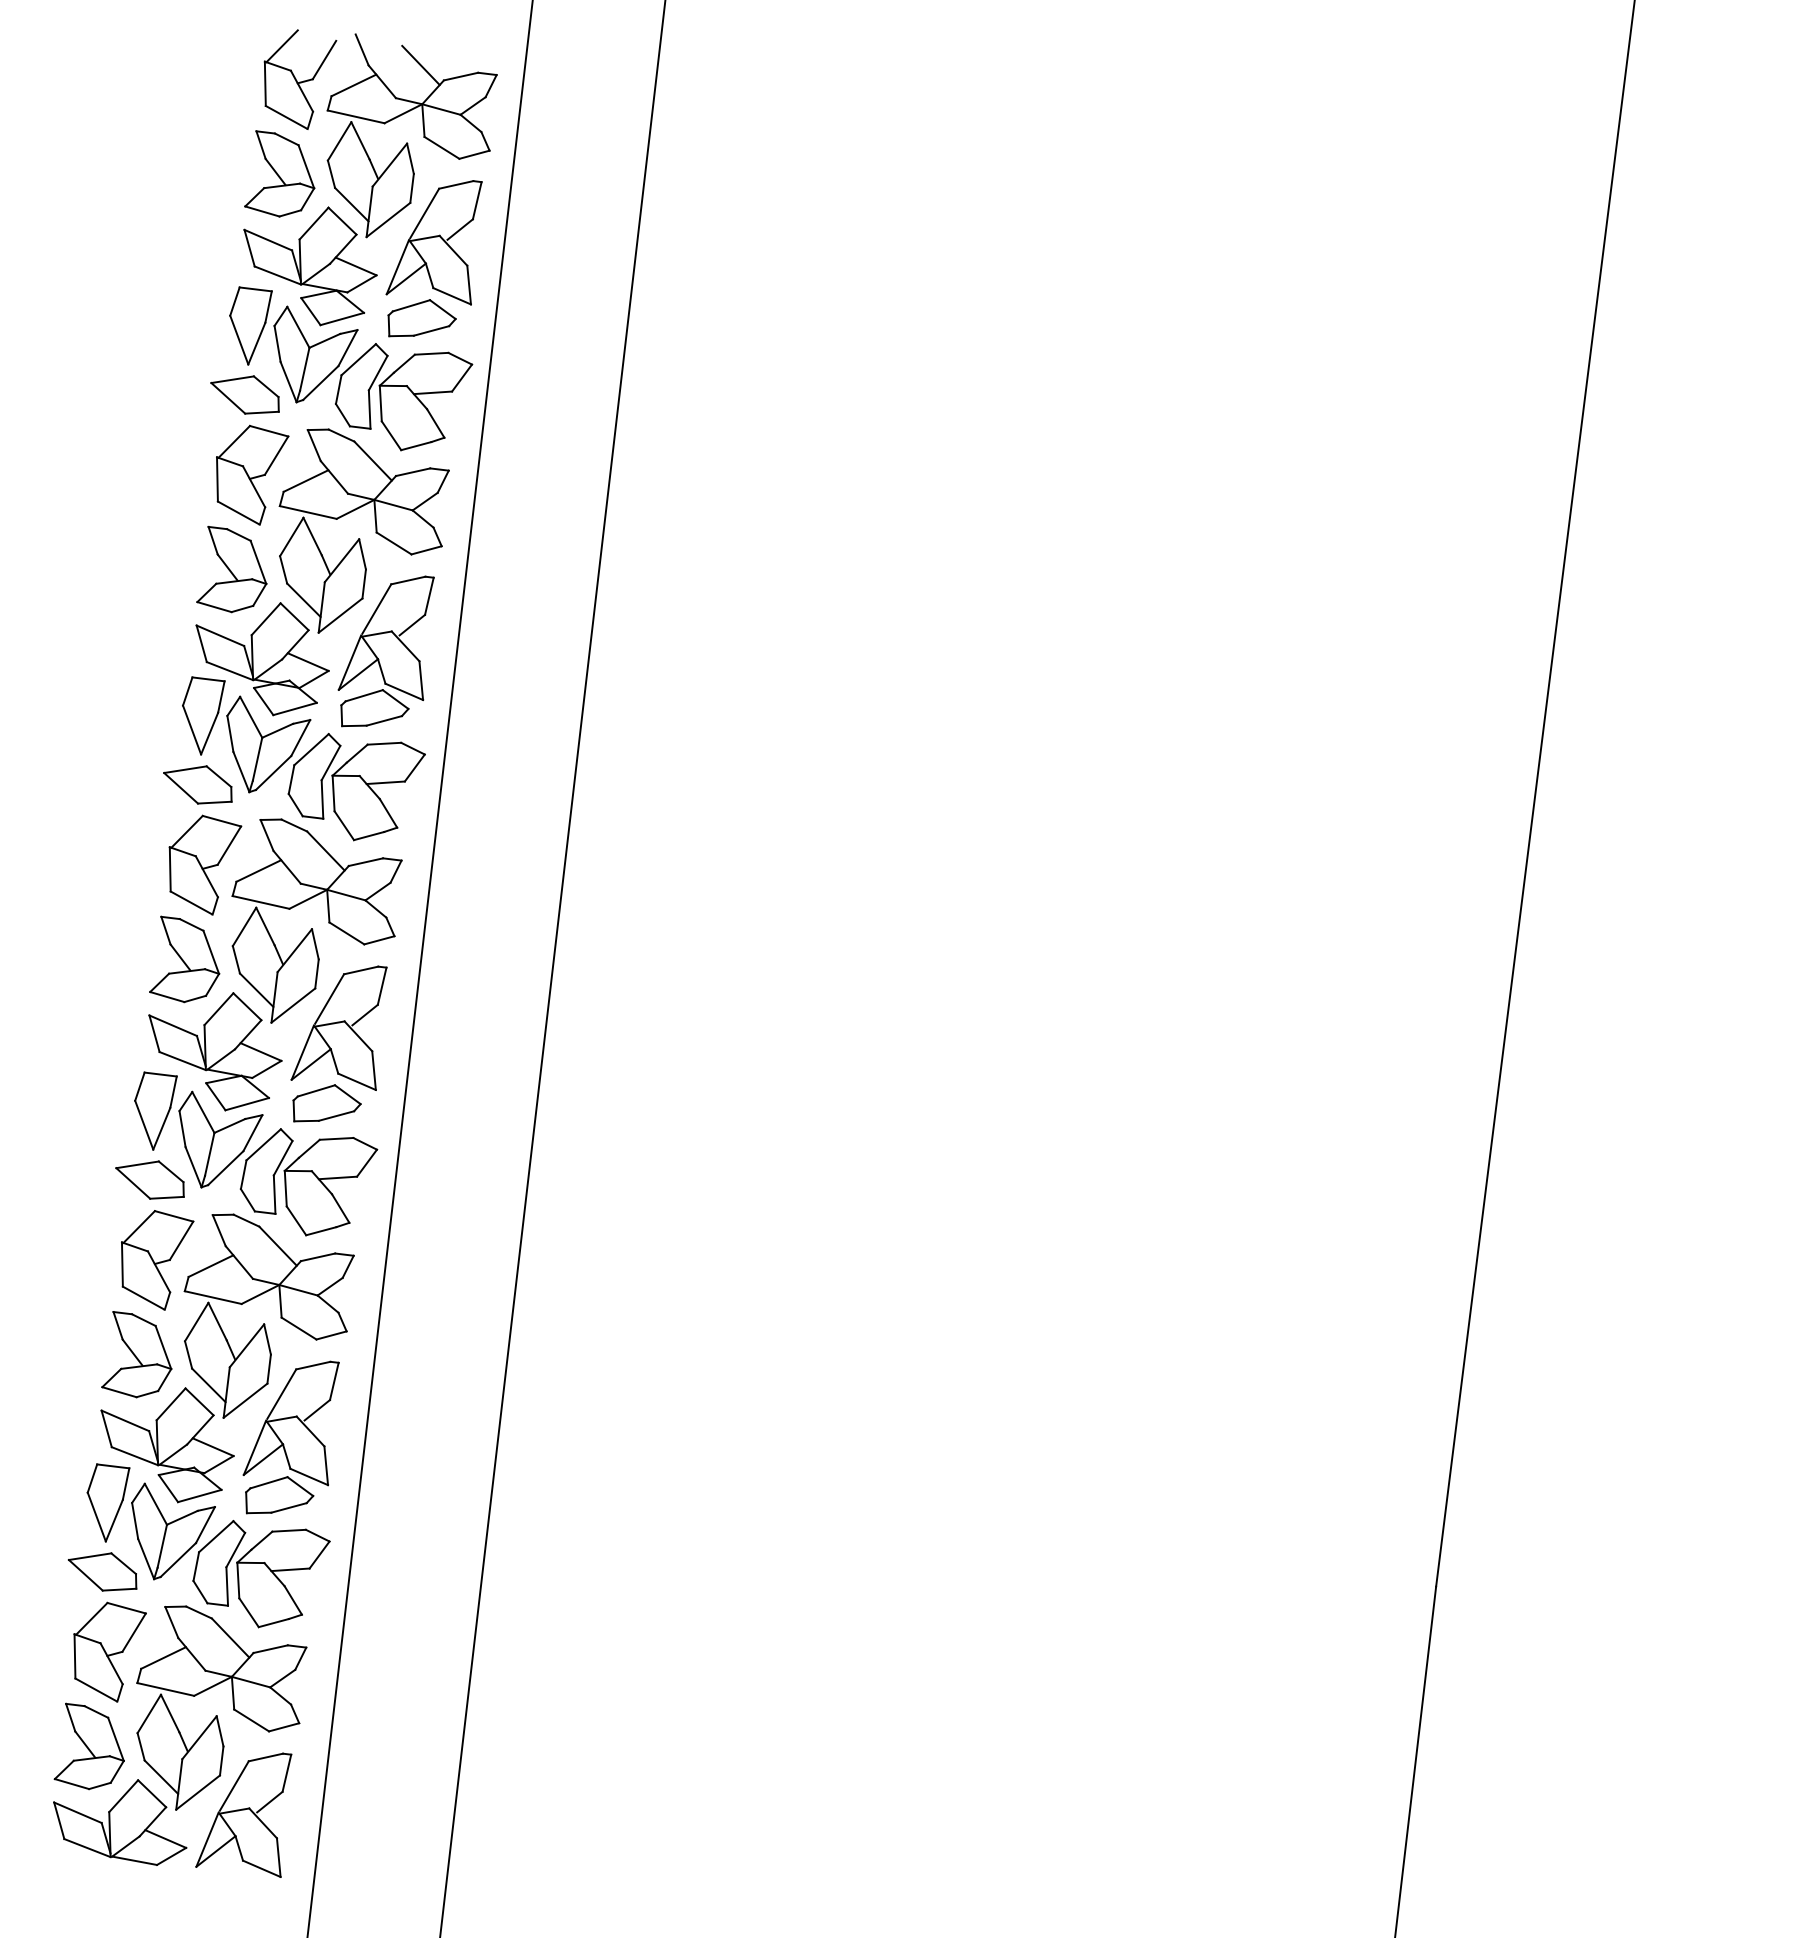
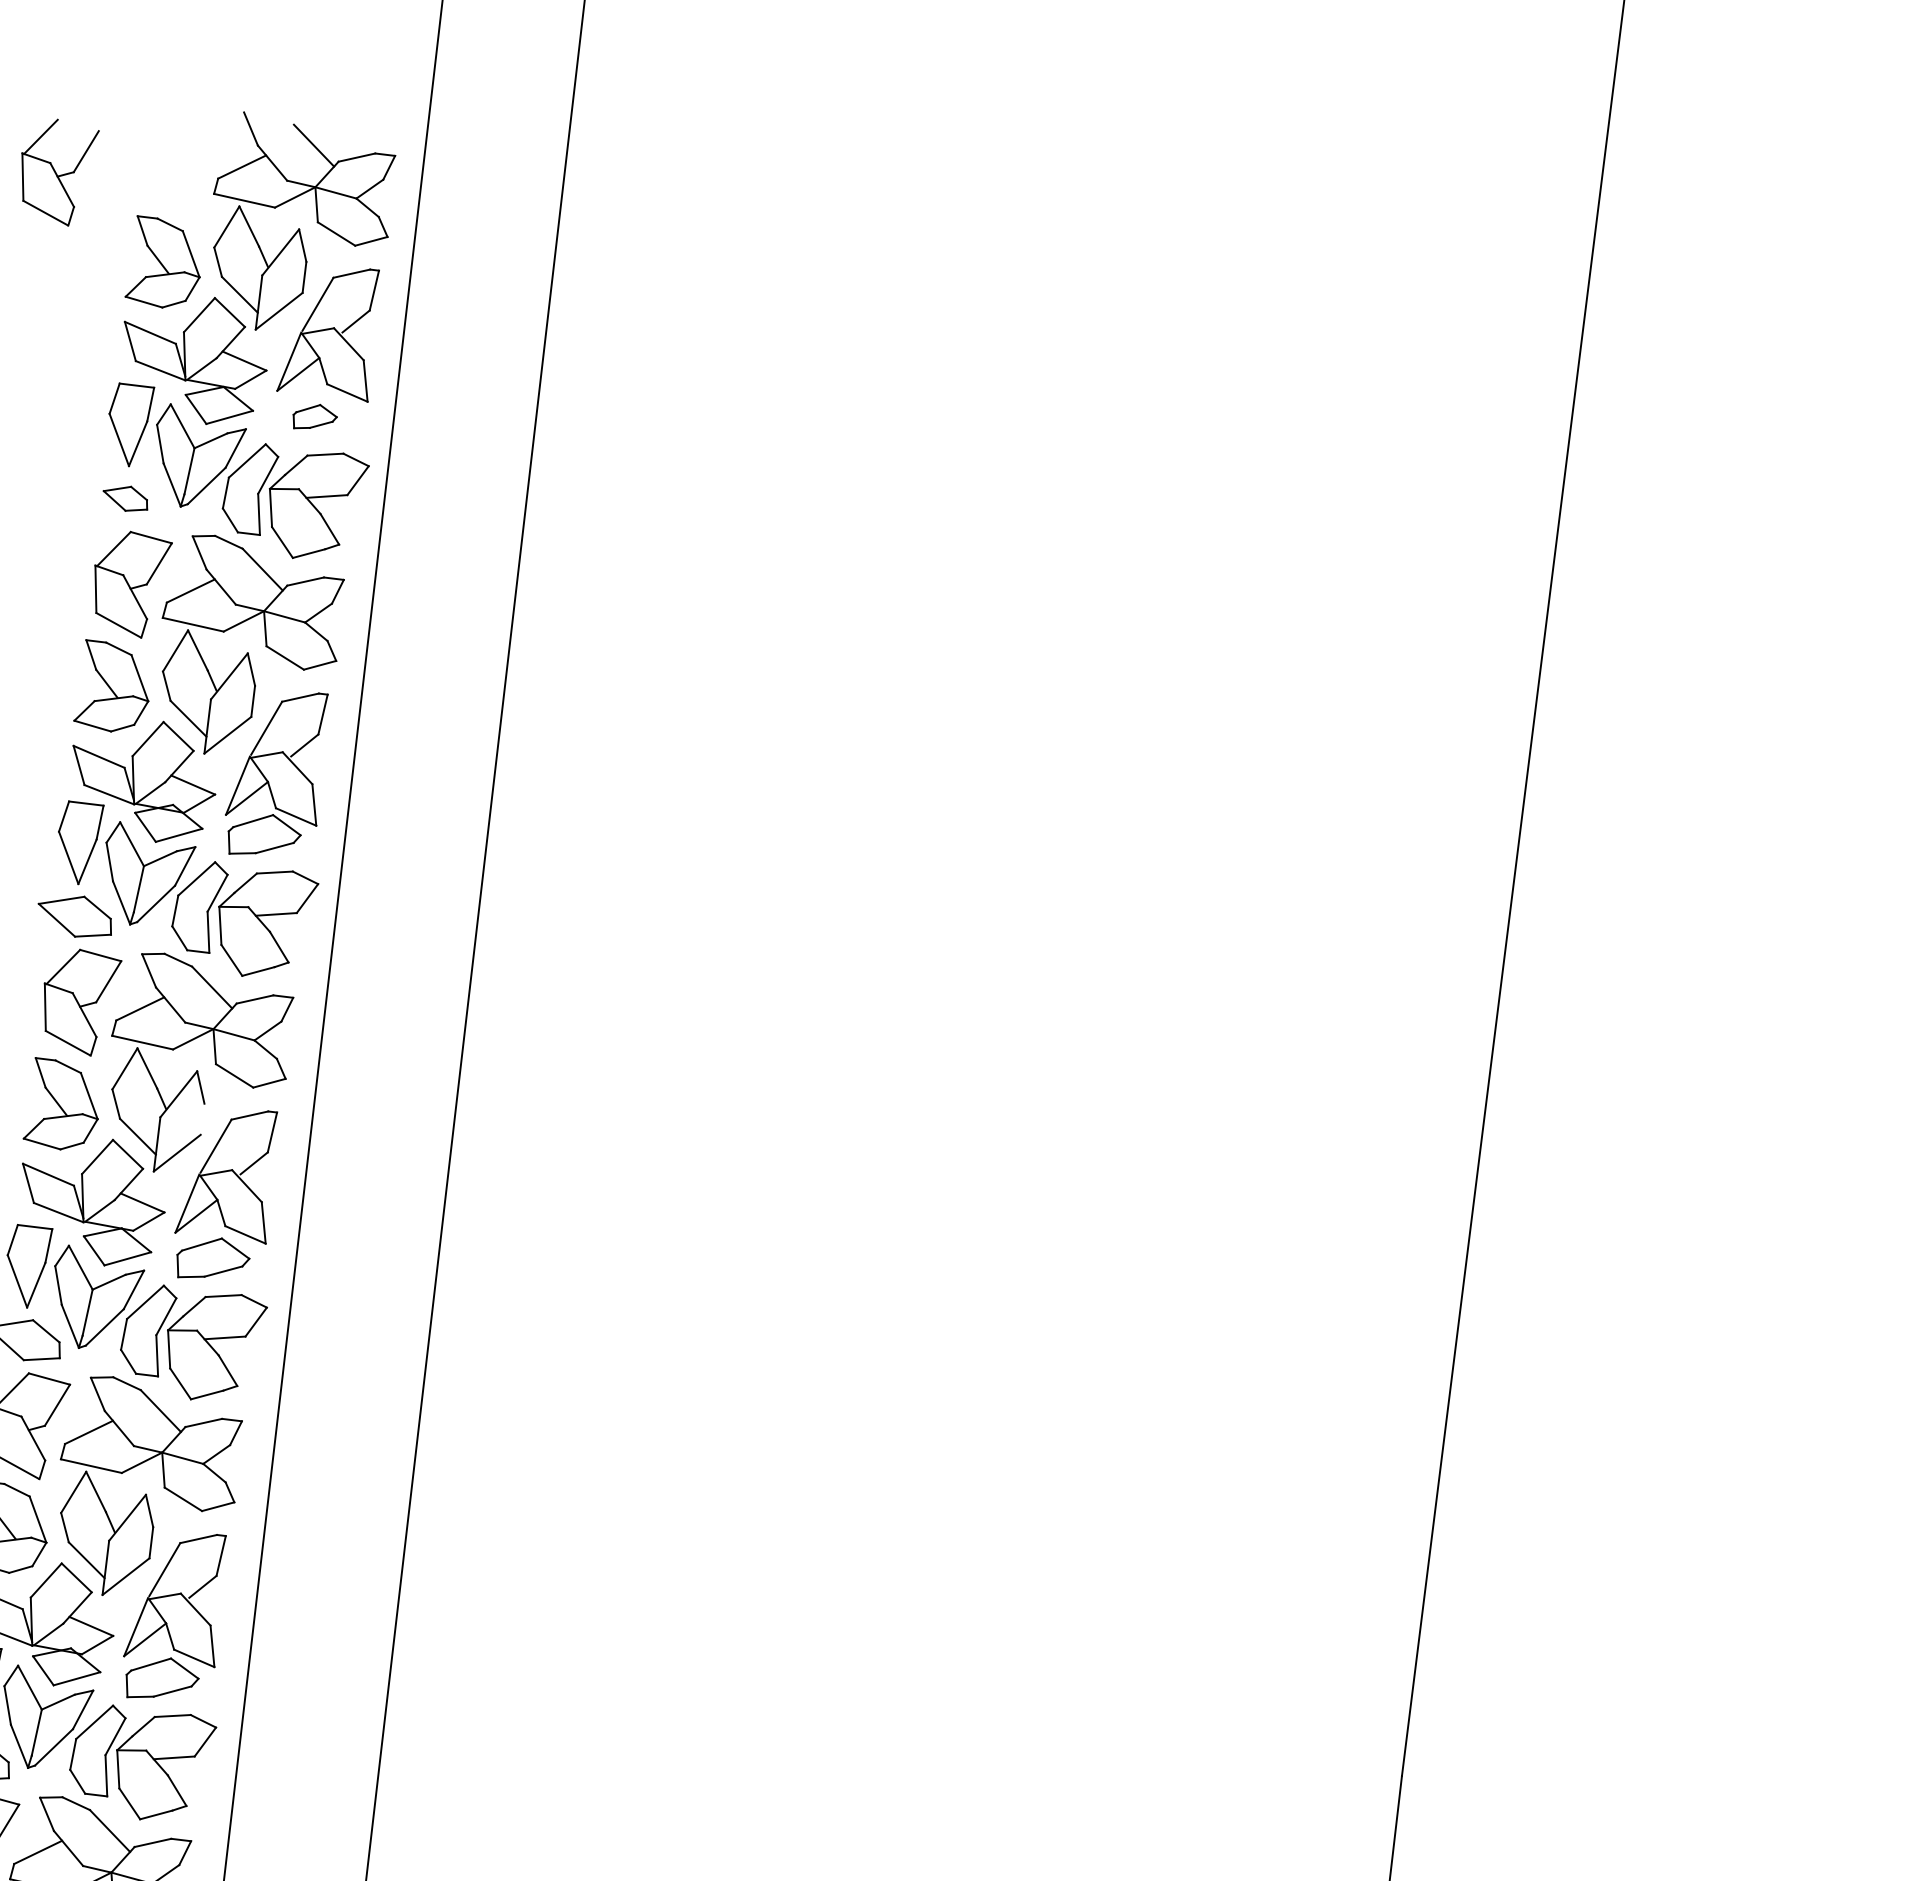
part: (300, 79) -> (60, 172), moved
part: (421, 318) -> (314, 416), size x0.6
part: (244, 394) -> (124, 498), size x0.6
line: (316, 973) -> (202, 1118), removed

